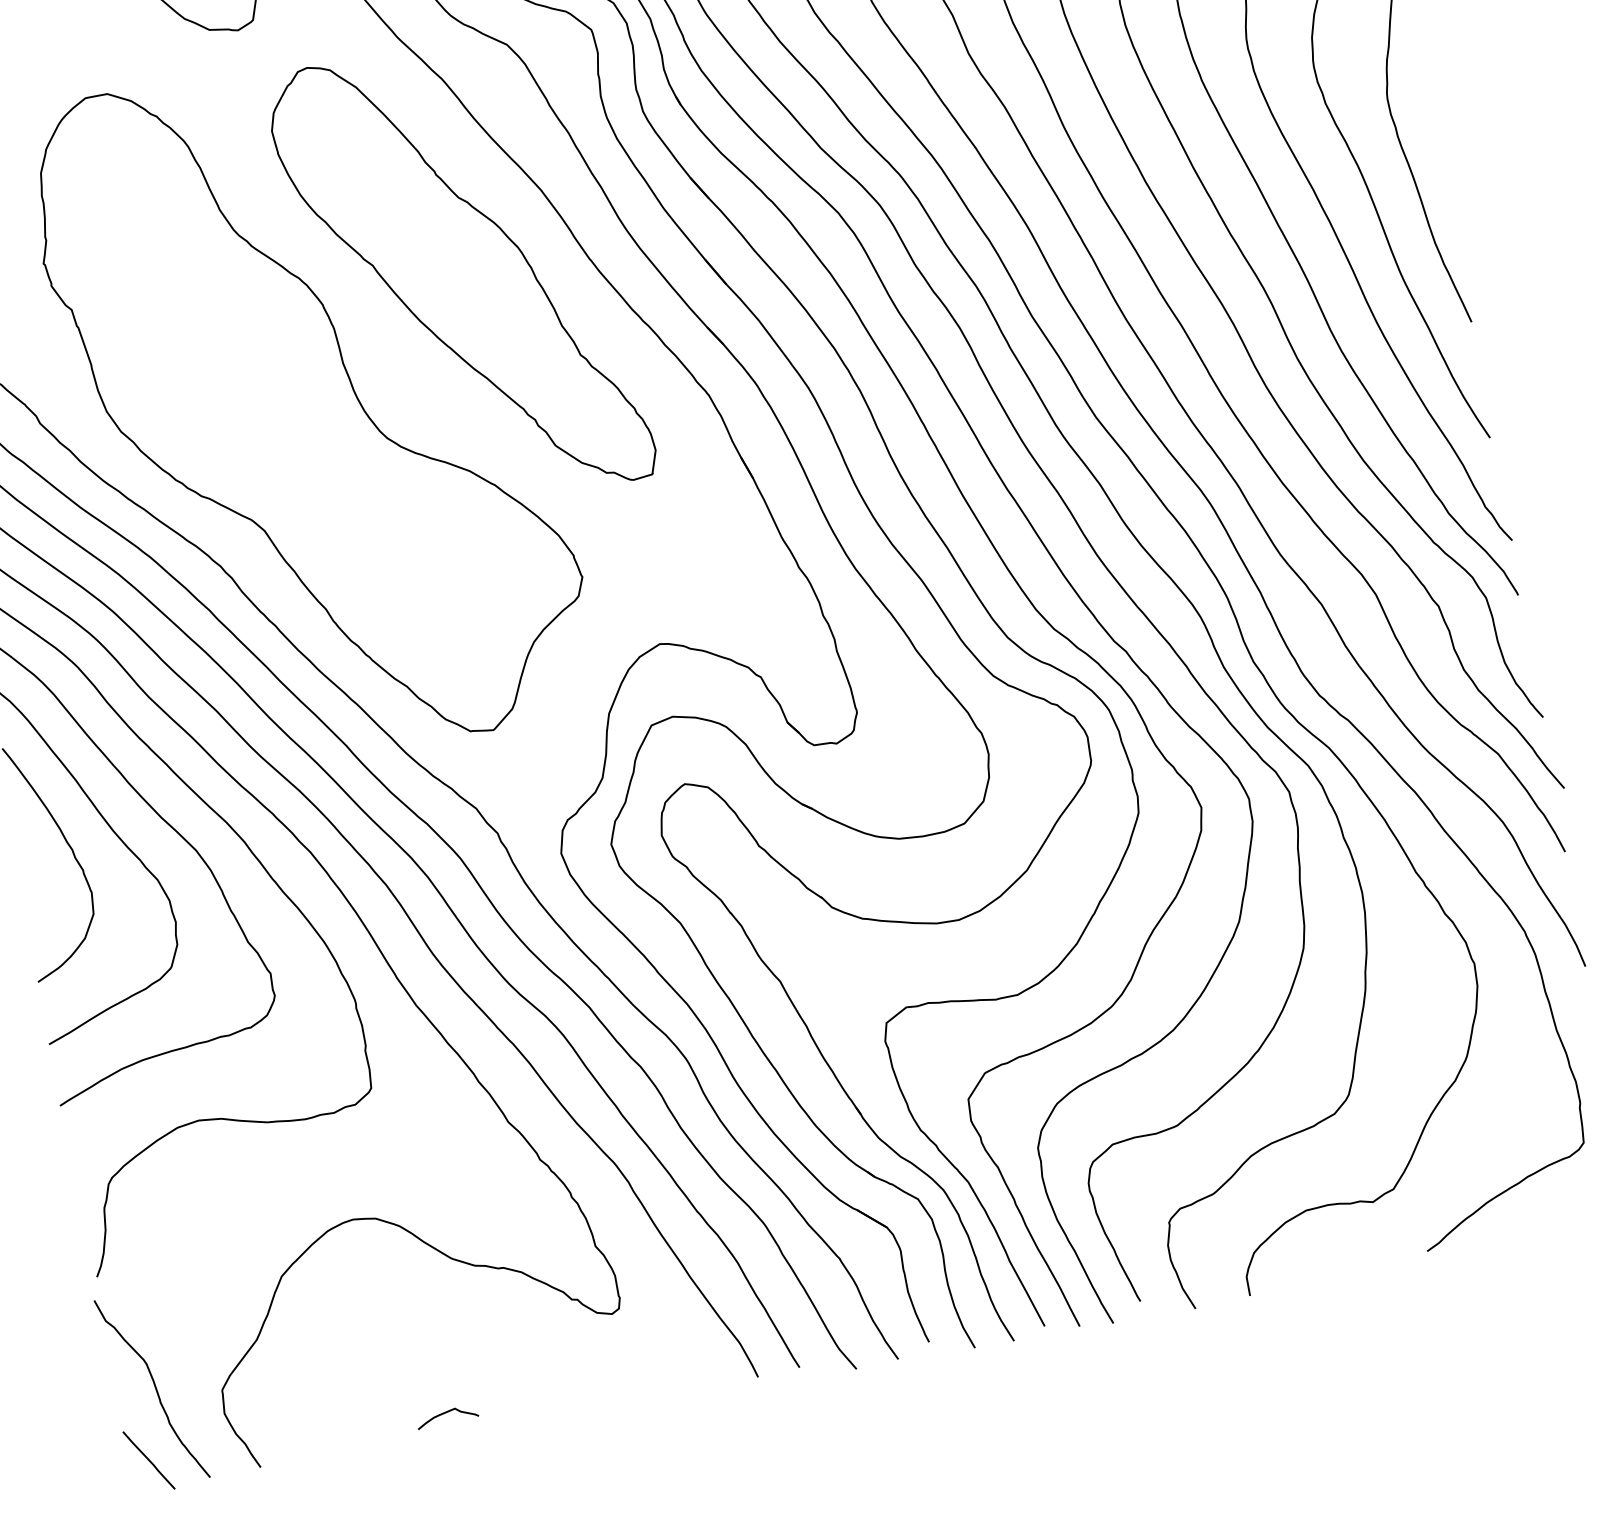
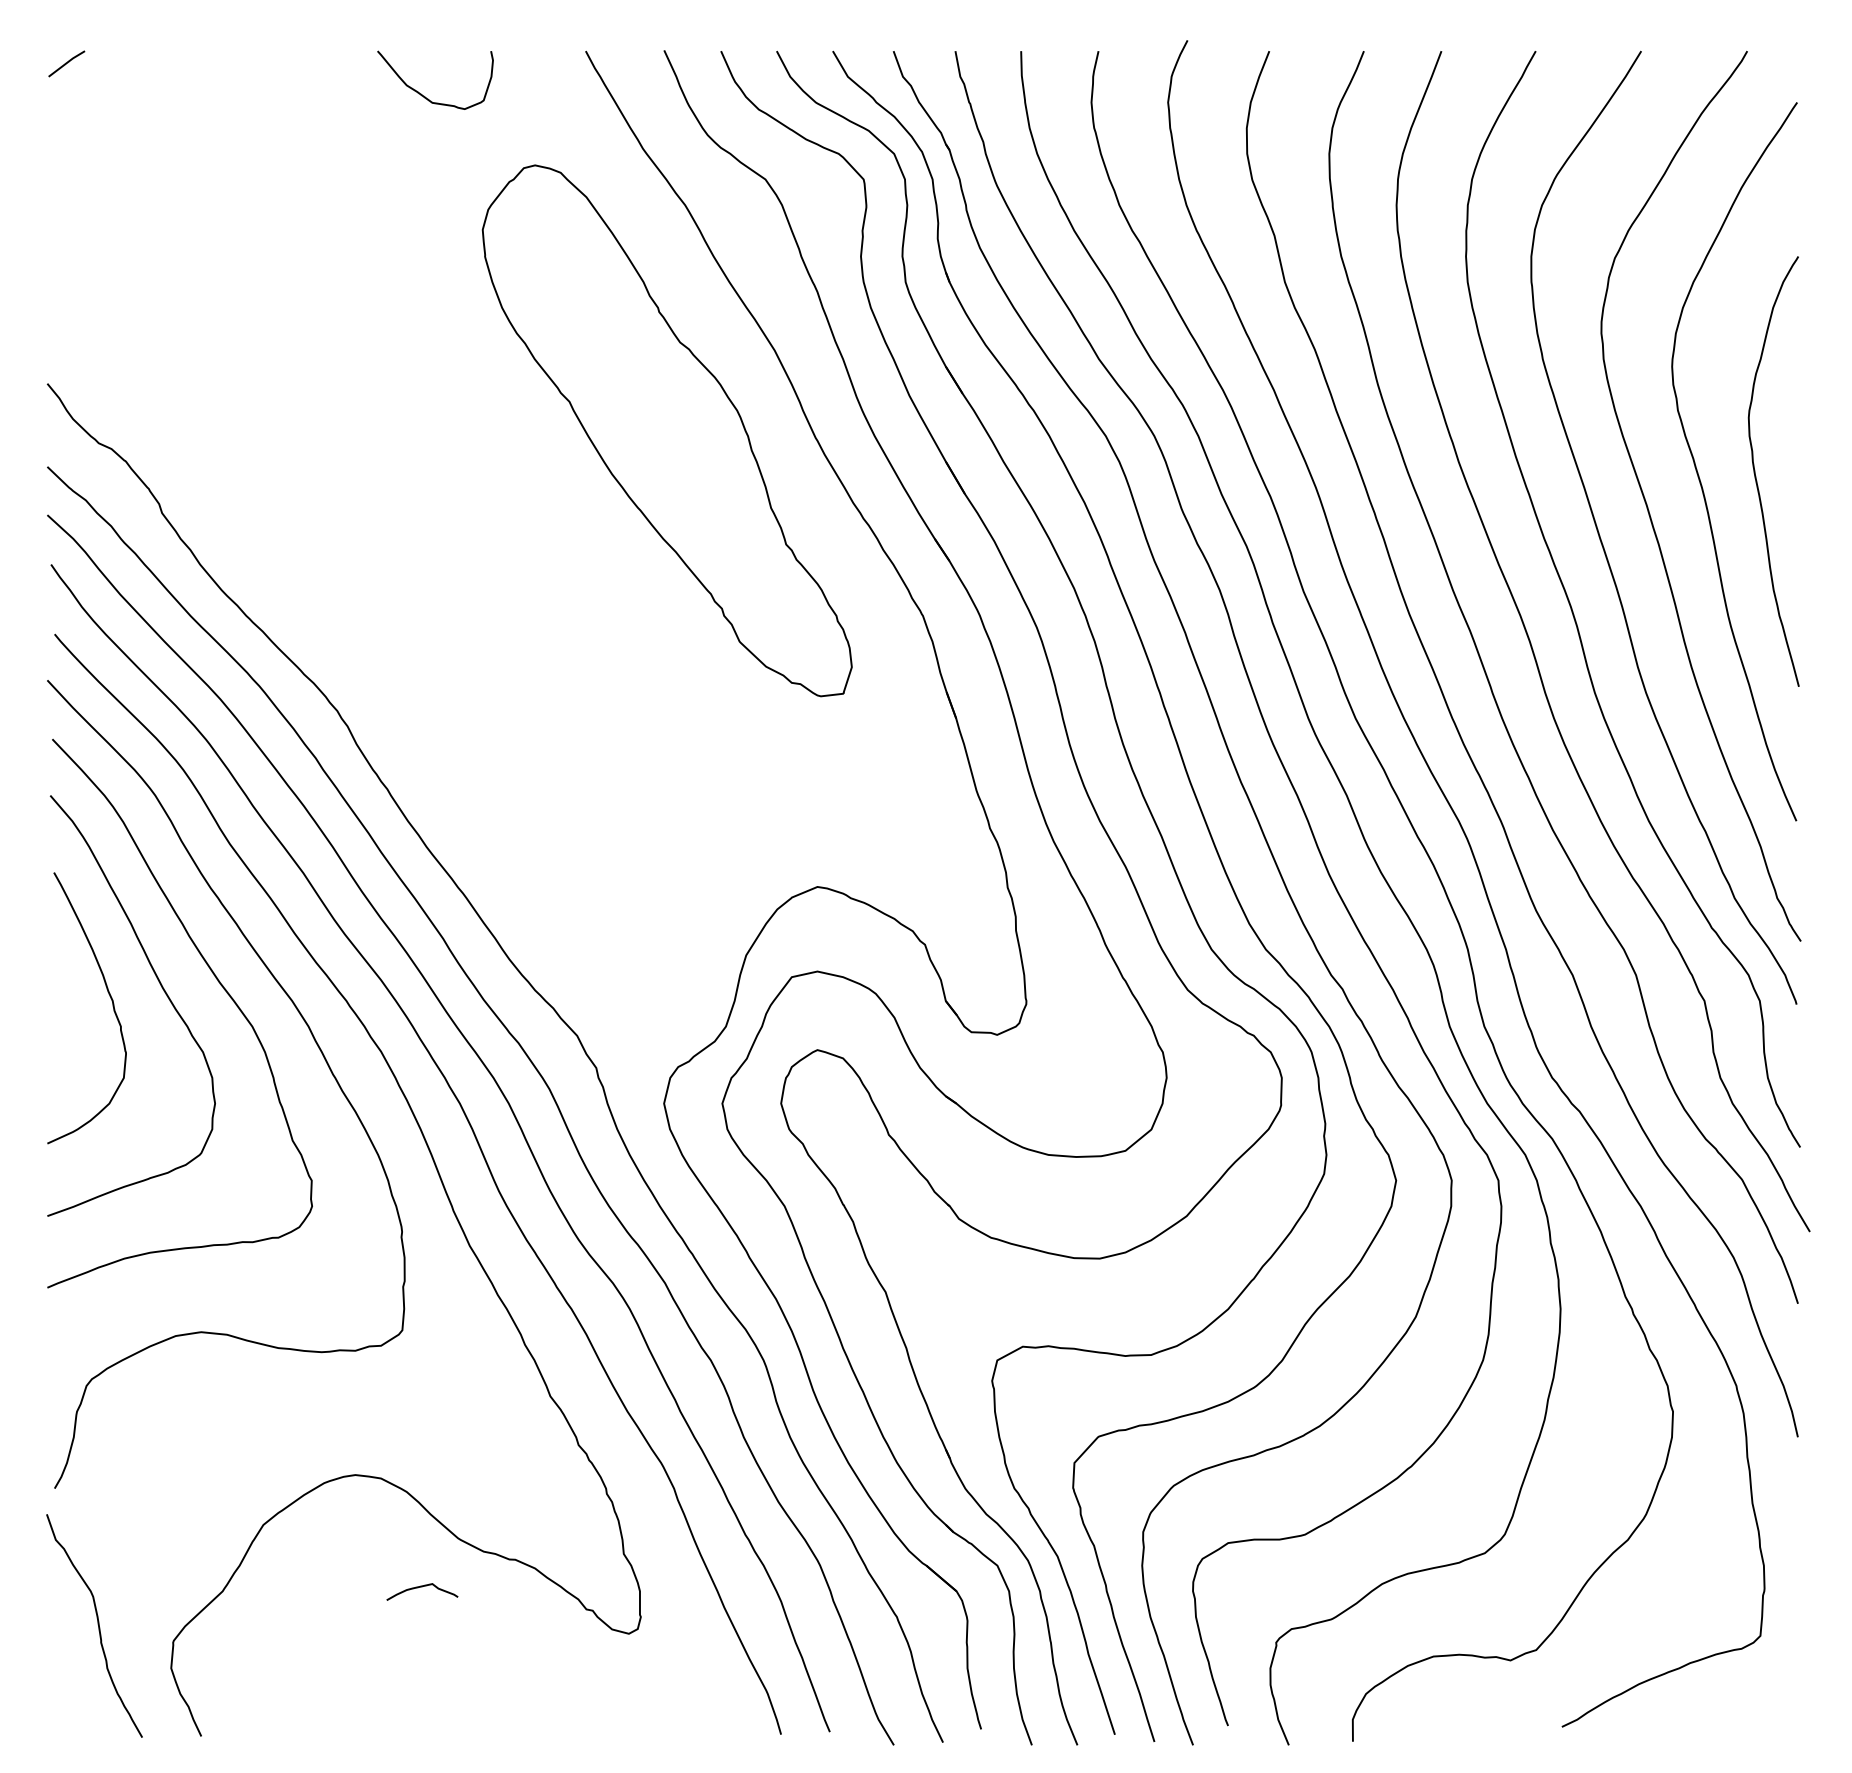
part: (310, 410) -> (470, 552), removed
curve: (446, 1413) -> (422, 1587), moved
line: (148, 1460) -> (76, 1705), removed

